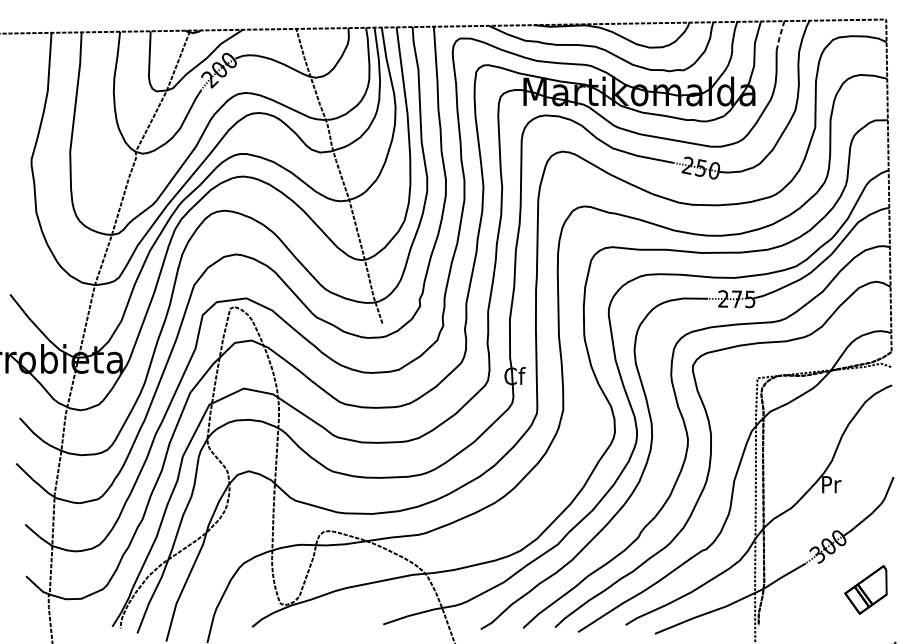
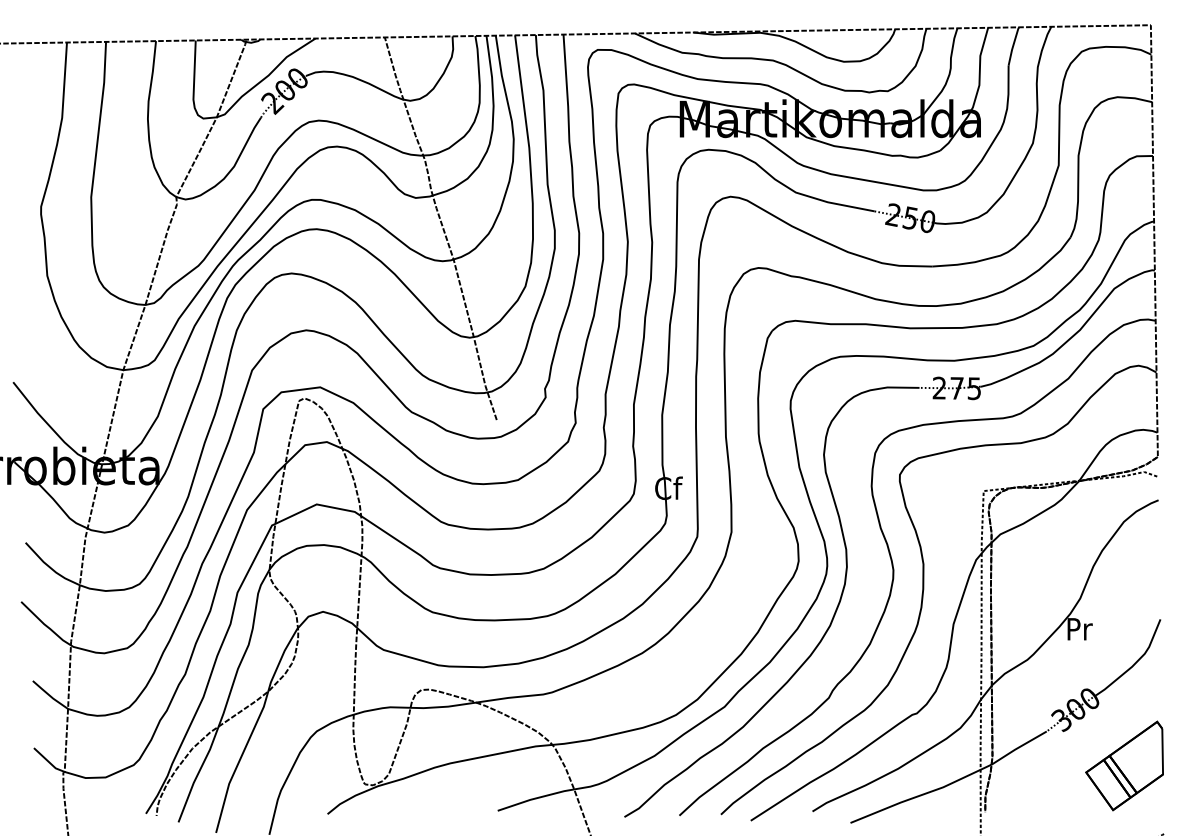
line: (780, 35) -> (1013, 46), dashed -> solid
part: (865, 589) -> (1124, 765), size x1.43

